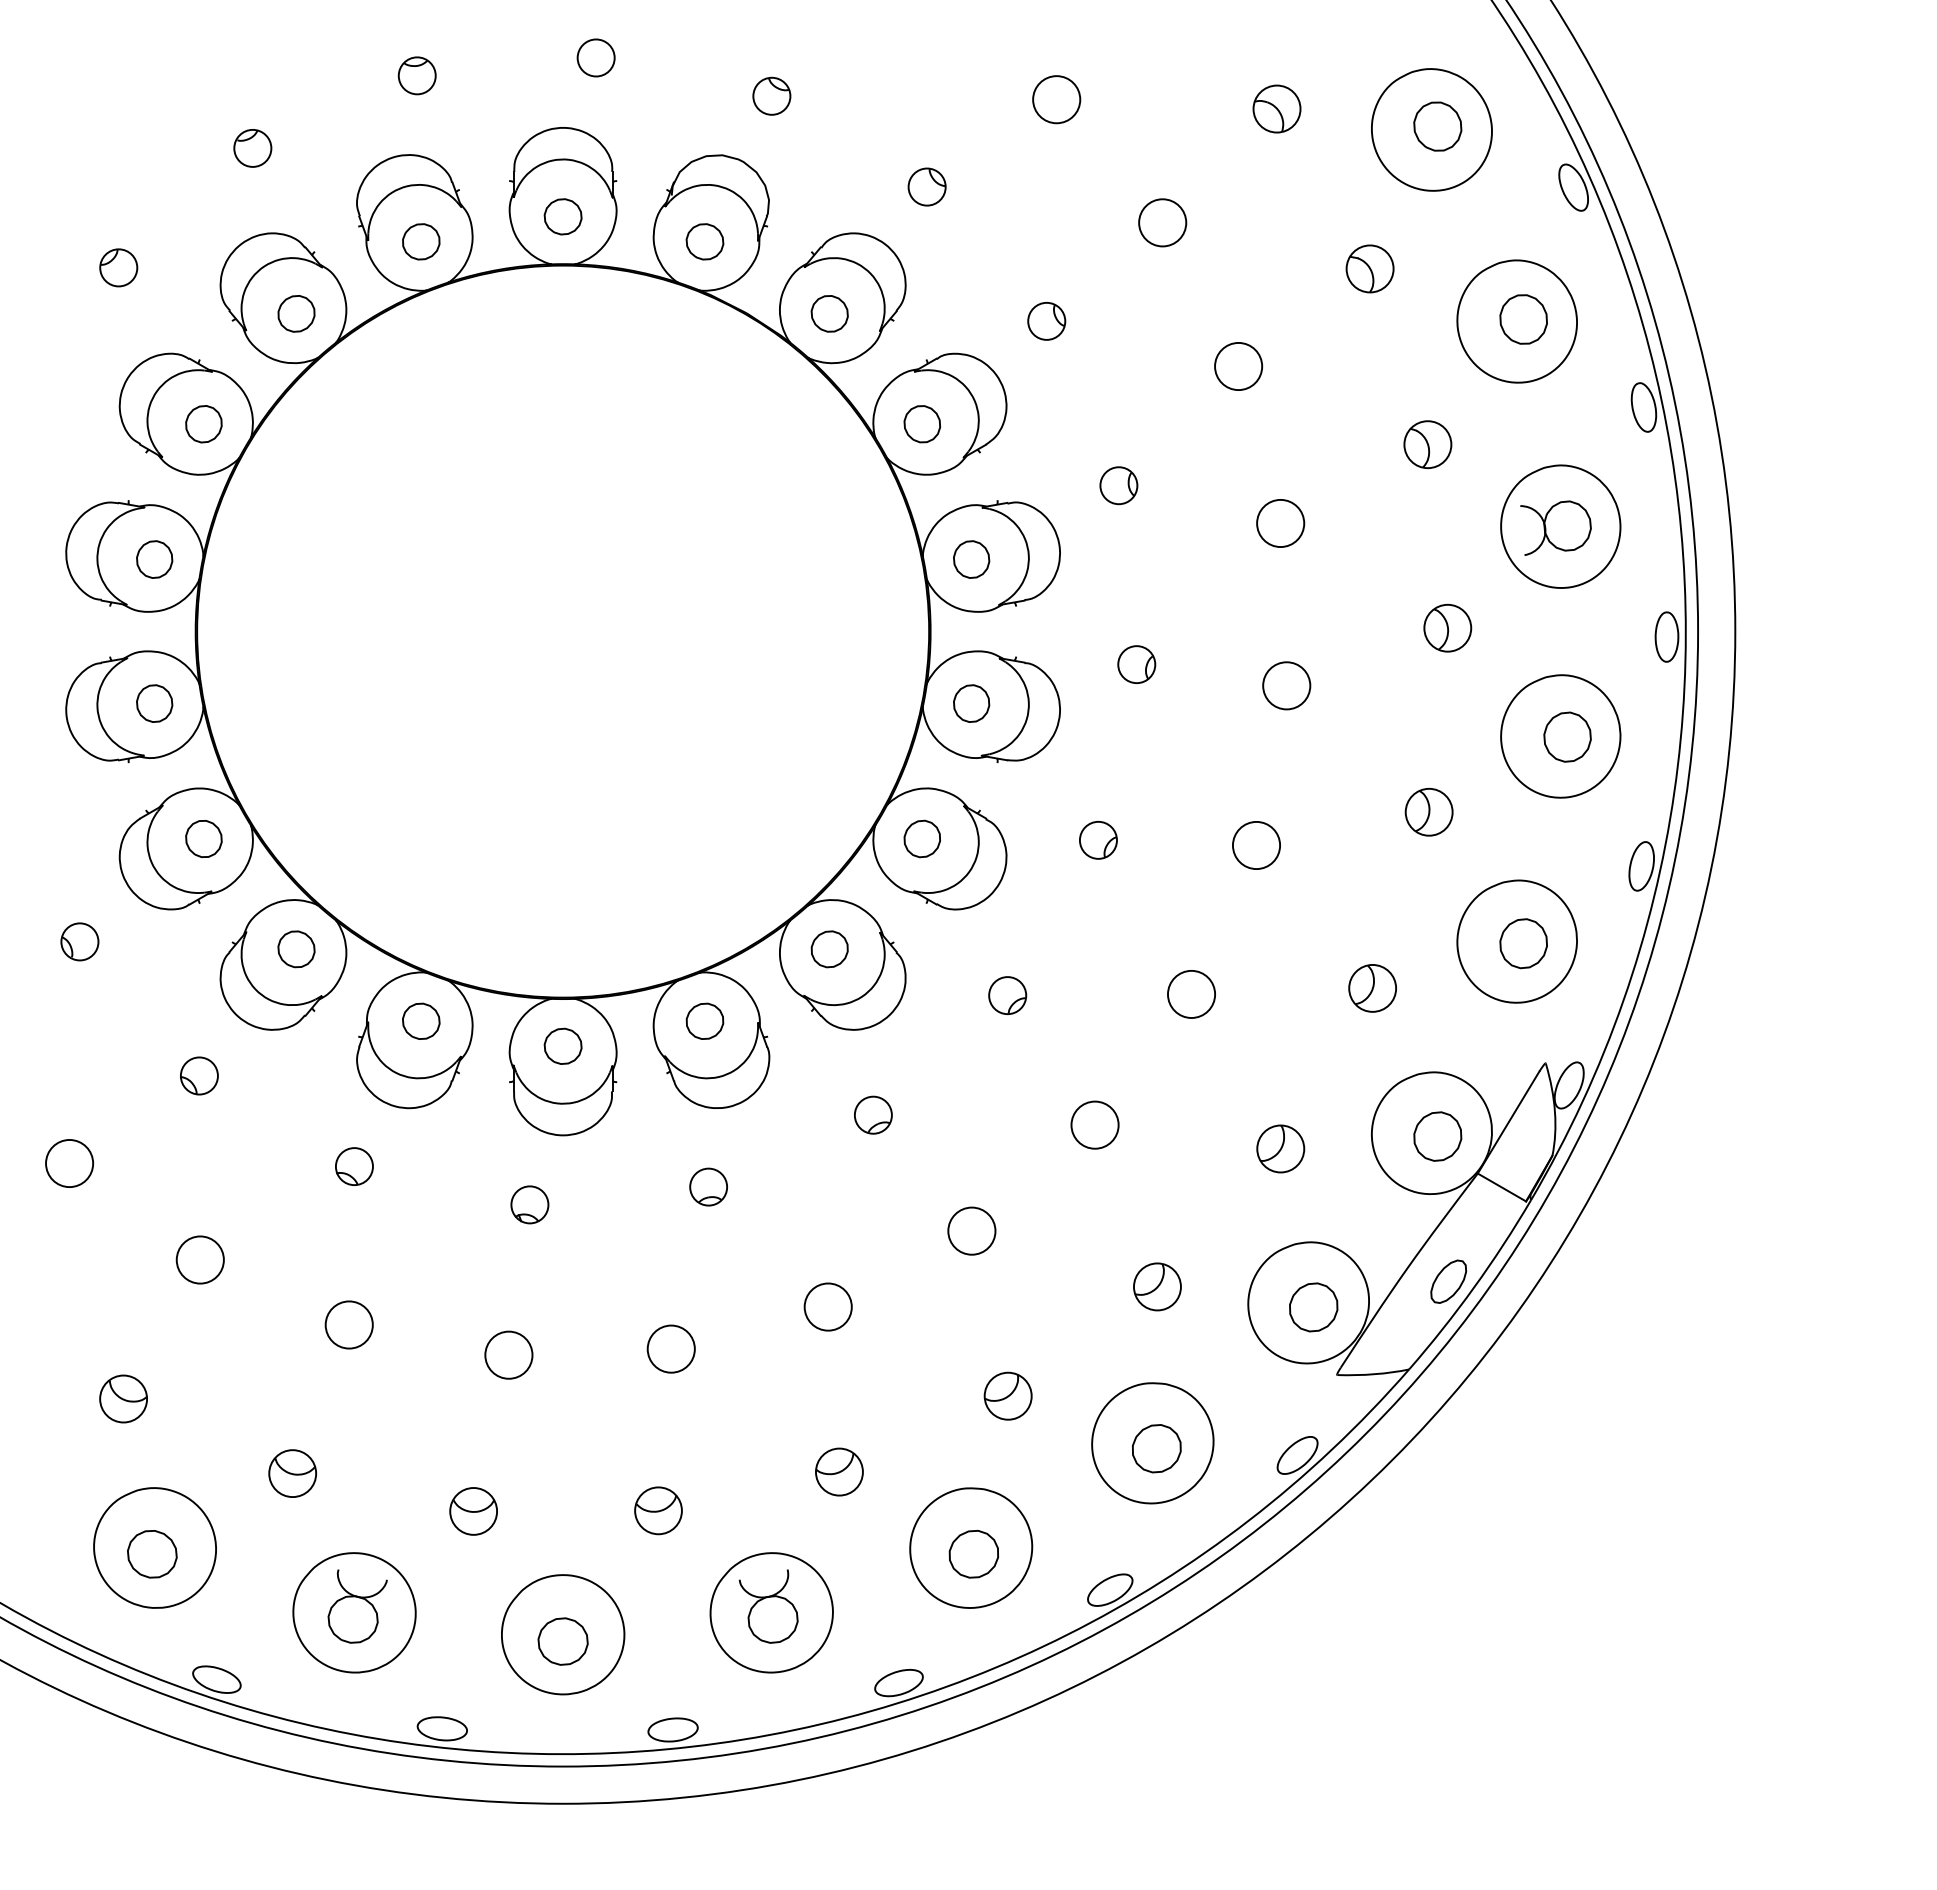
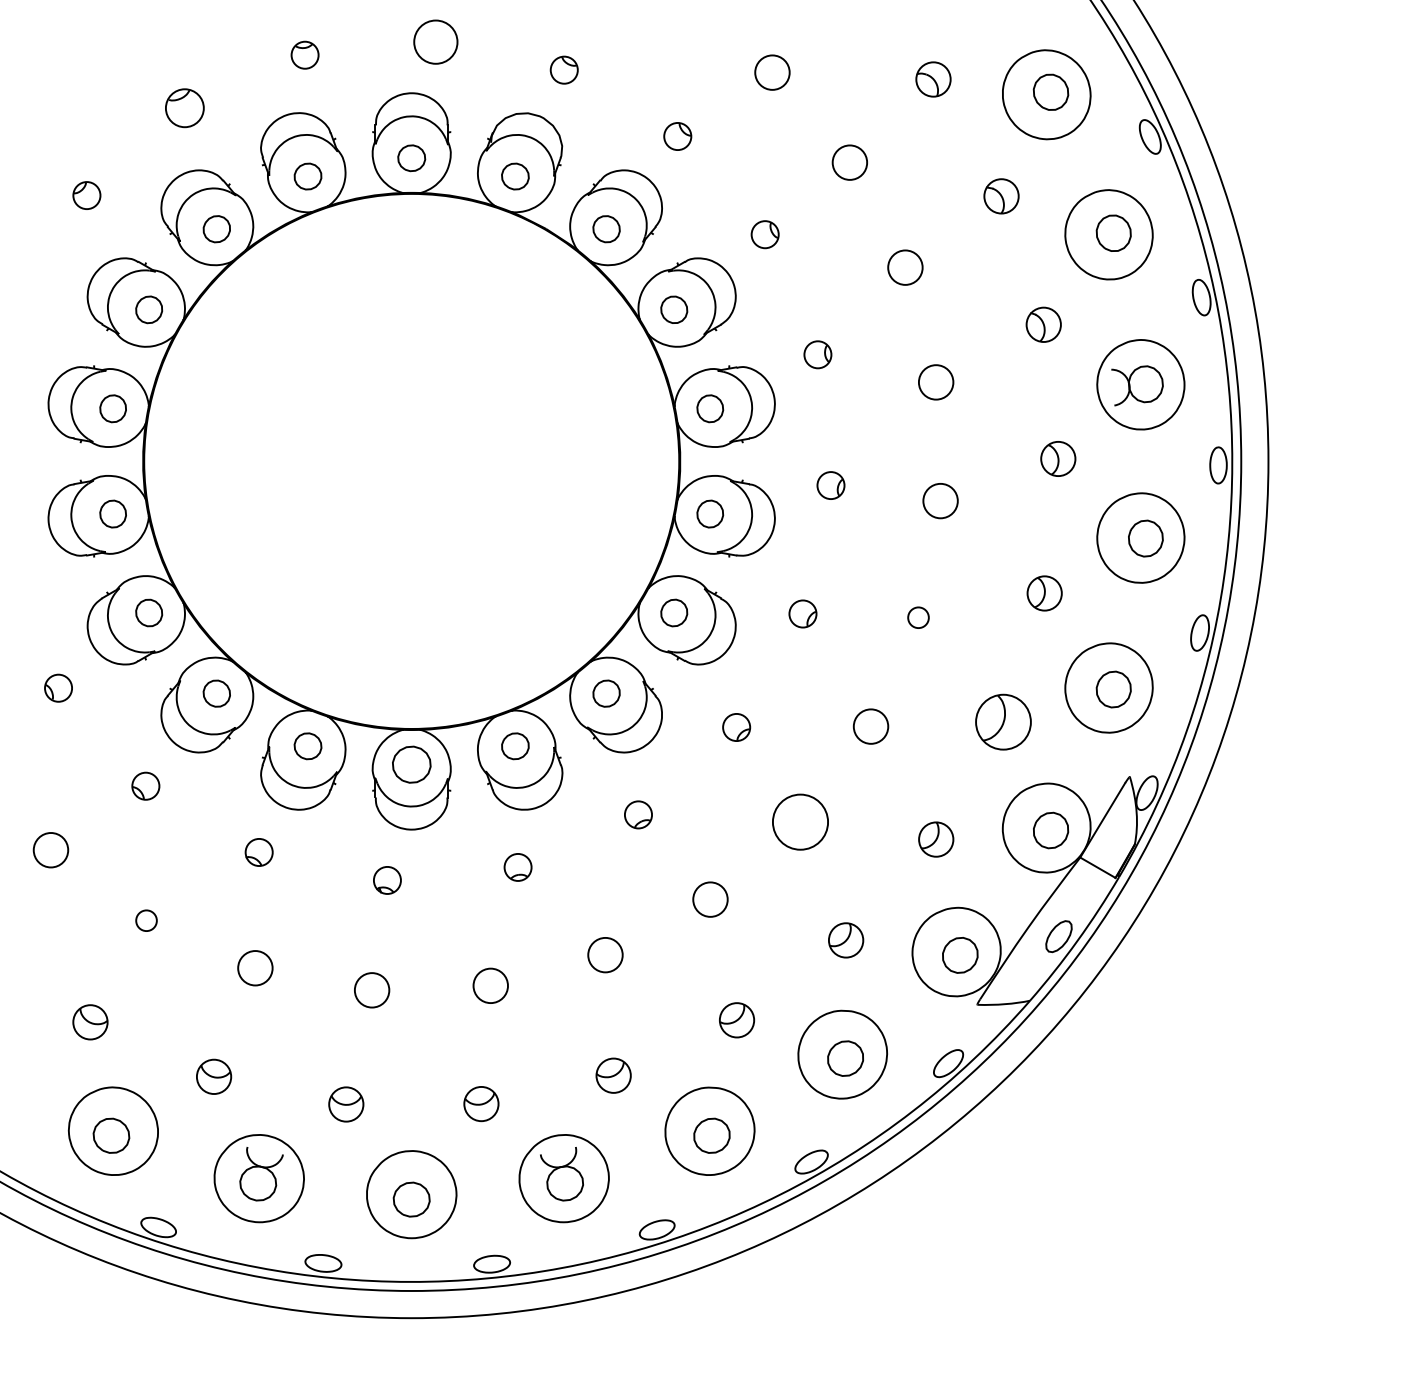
circle: (595, 57) -> (435, 41), size x1.6
part: (252, 148) -> (184, 108), size x1.4
circle: (1256, 845) -> (918, 617), size x0.6
part: (1372, 988) -> (1003, 722), size x1.6
part: (562, 1045) -> (411, 763), size x1.4
circle: (1094, 1124) -> (800, 821), size x1.6
circle: (199, 1259) -> (145, 920), size x0.6

